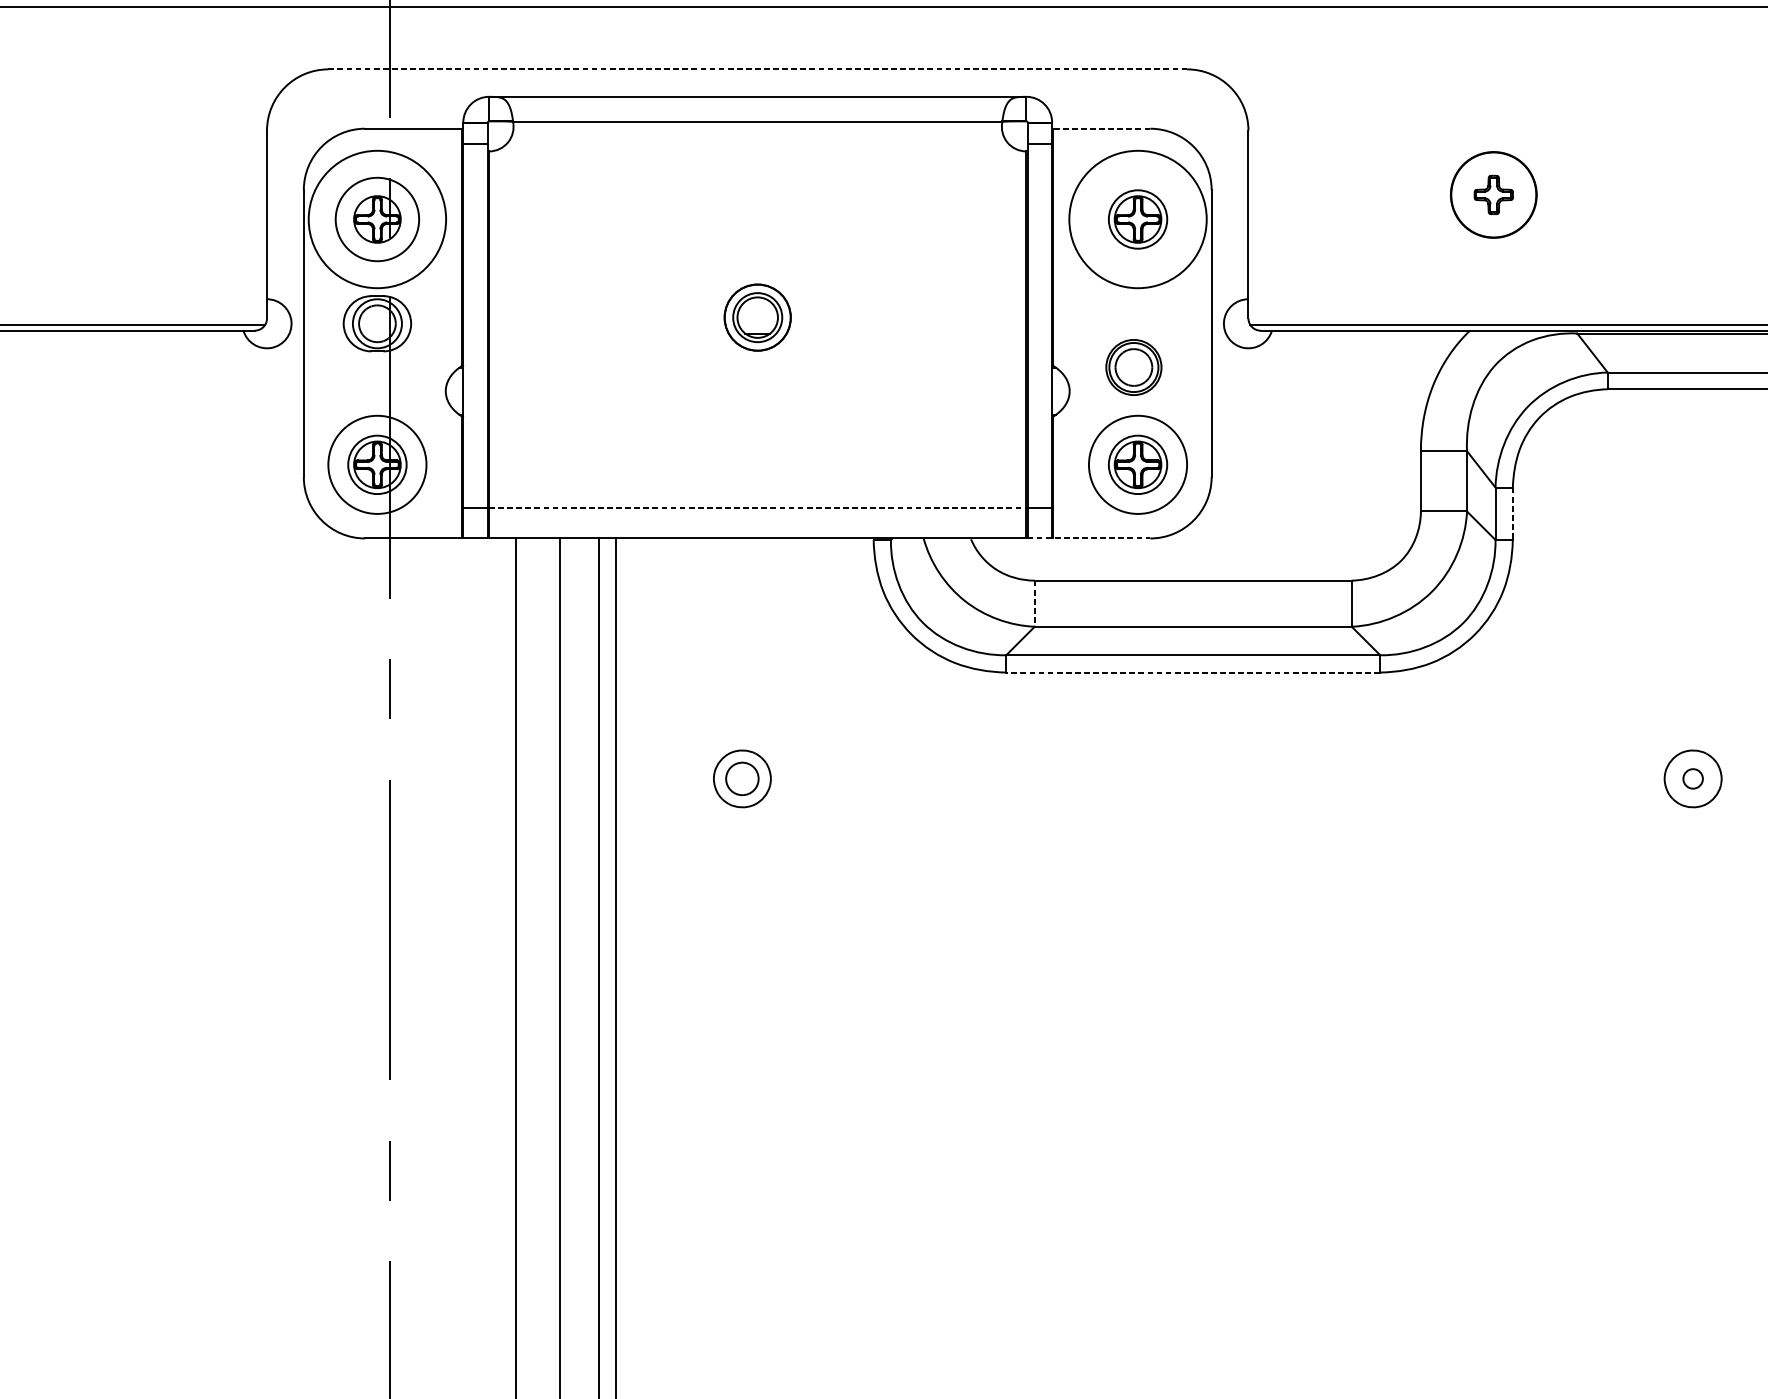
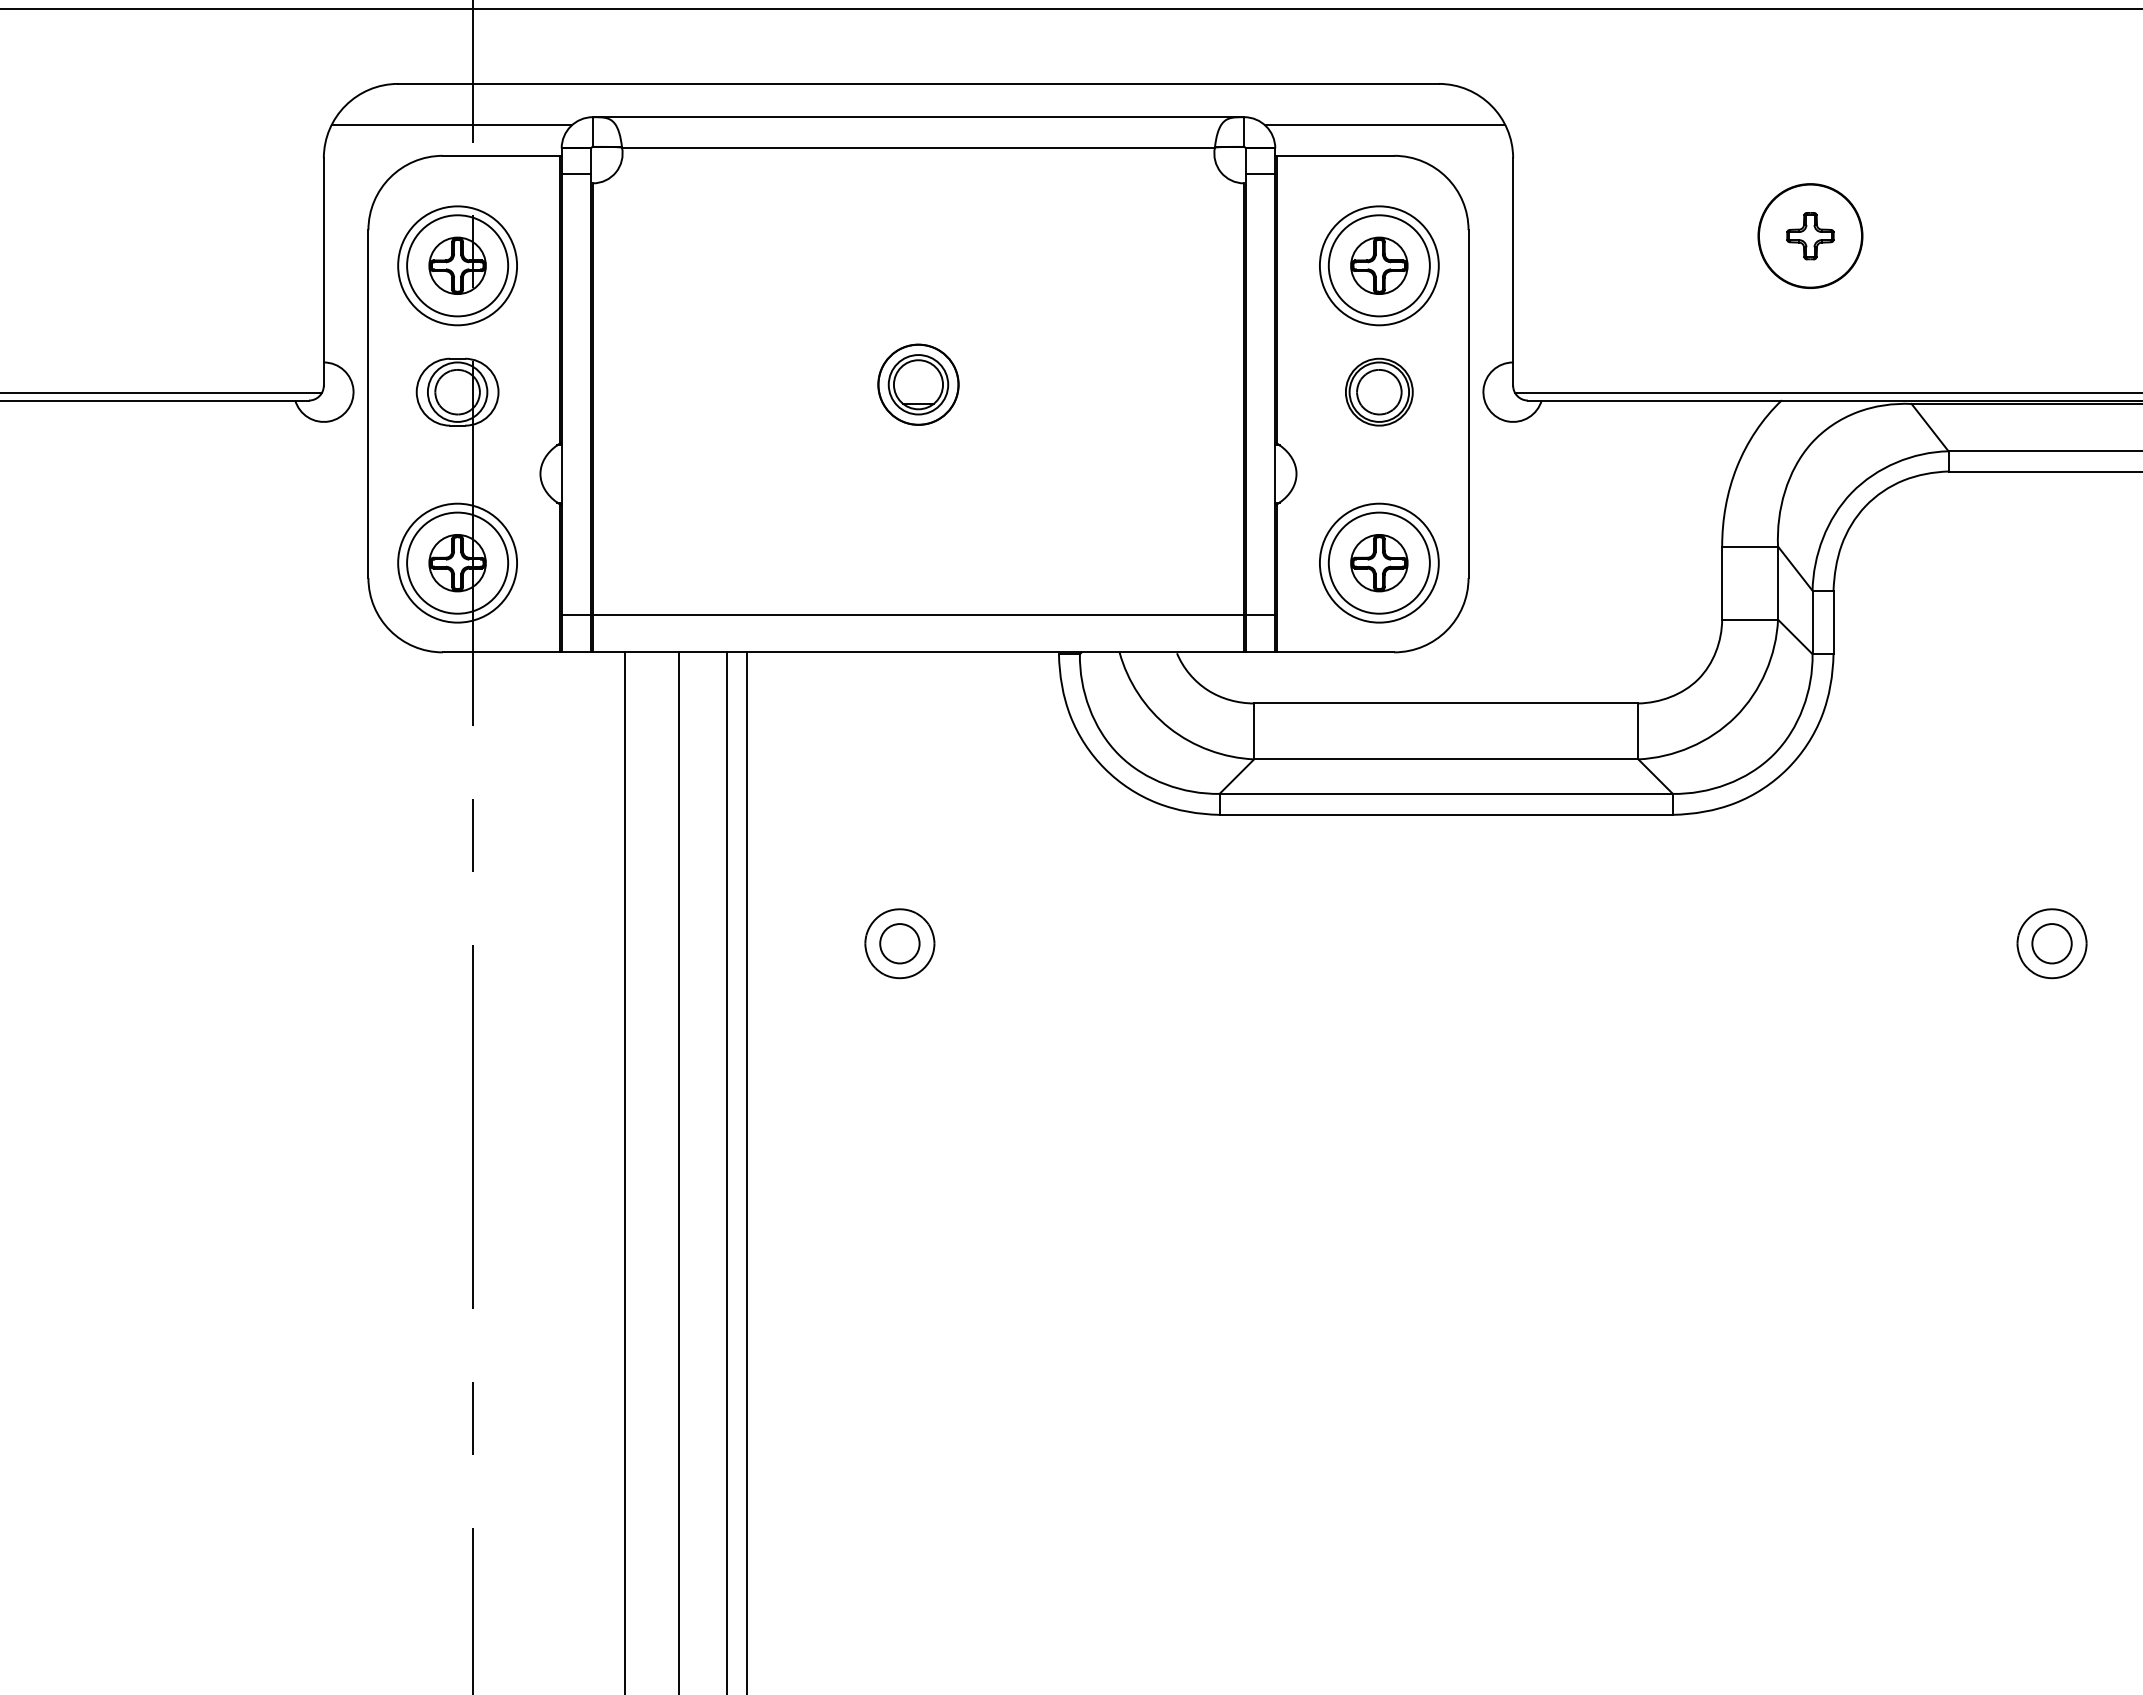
line: (757, 69) -> (918, 83), dashed -> solid
line: (372, 103) -> (451, 125), added
line: (1142, 103) -> (1384, 125), added
line: (1101, 128) -> (1334, 155), dashed -> solid
circle: (377, 219) -> (457, 265), size x0.71
circle: (1137, 219) -> (1378, 265), size x0.71
circle: (1137, 219) -> (1378, 265), size x1.43
part: (1134, 366) -> (1379, 391), moved
circle: (377, 464) -> (457, 562), size x1.43
circle: (1137, 464) -> (1378, 562), size x1.43
line: (757, 508) -> (918, 615), dashed -> solid
line: (1512, 513) -> (1833, 622), dashed -> solid
line: (1089, 538) -> (1320, 652), dashed -> solid
line: (1035, 603) -> (1254, 731), dashed -> solid
line: (1193, 672) -> (1446, 814), dashed -> solid
circle: (1692, 778) -> (2051, 943), size x1.67

